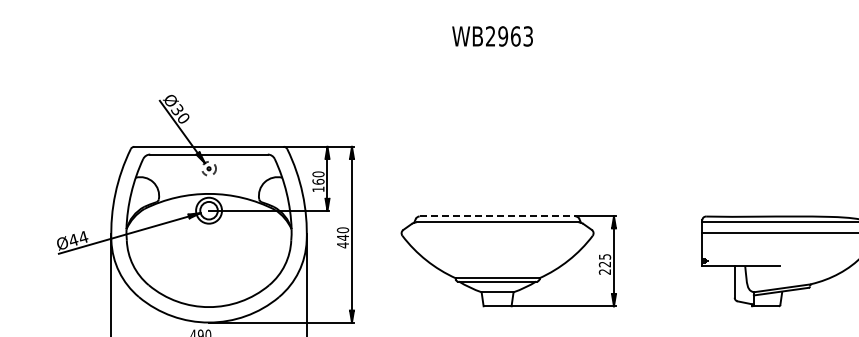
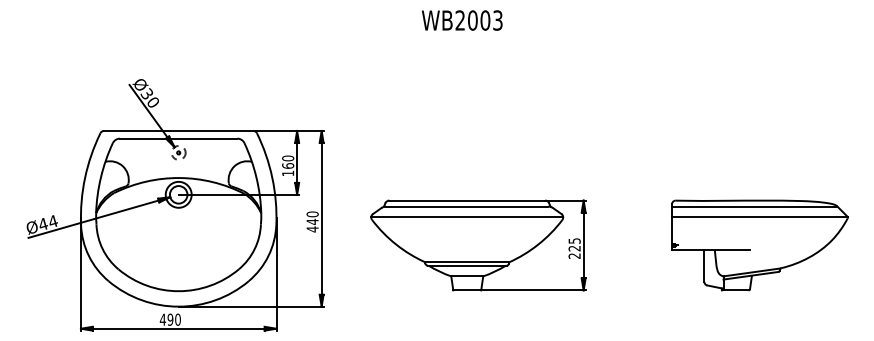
text: (509, 36) -> (479, 20), WB2963 -> WB2003
line: (497, 216) -> (467, 200), dashed -> solid
line: (497, 233) -> (467, 217), added

